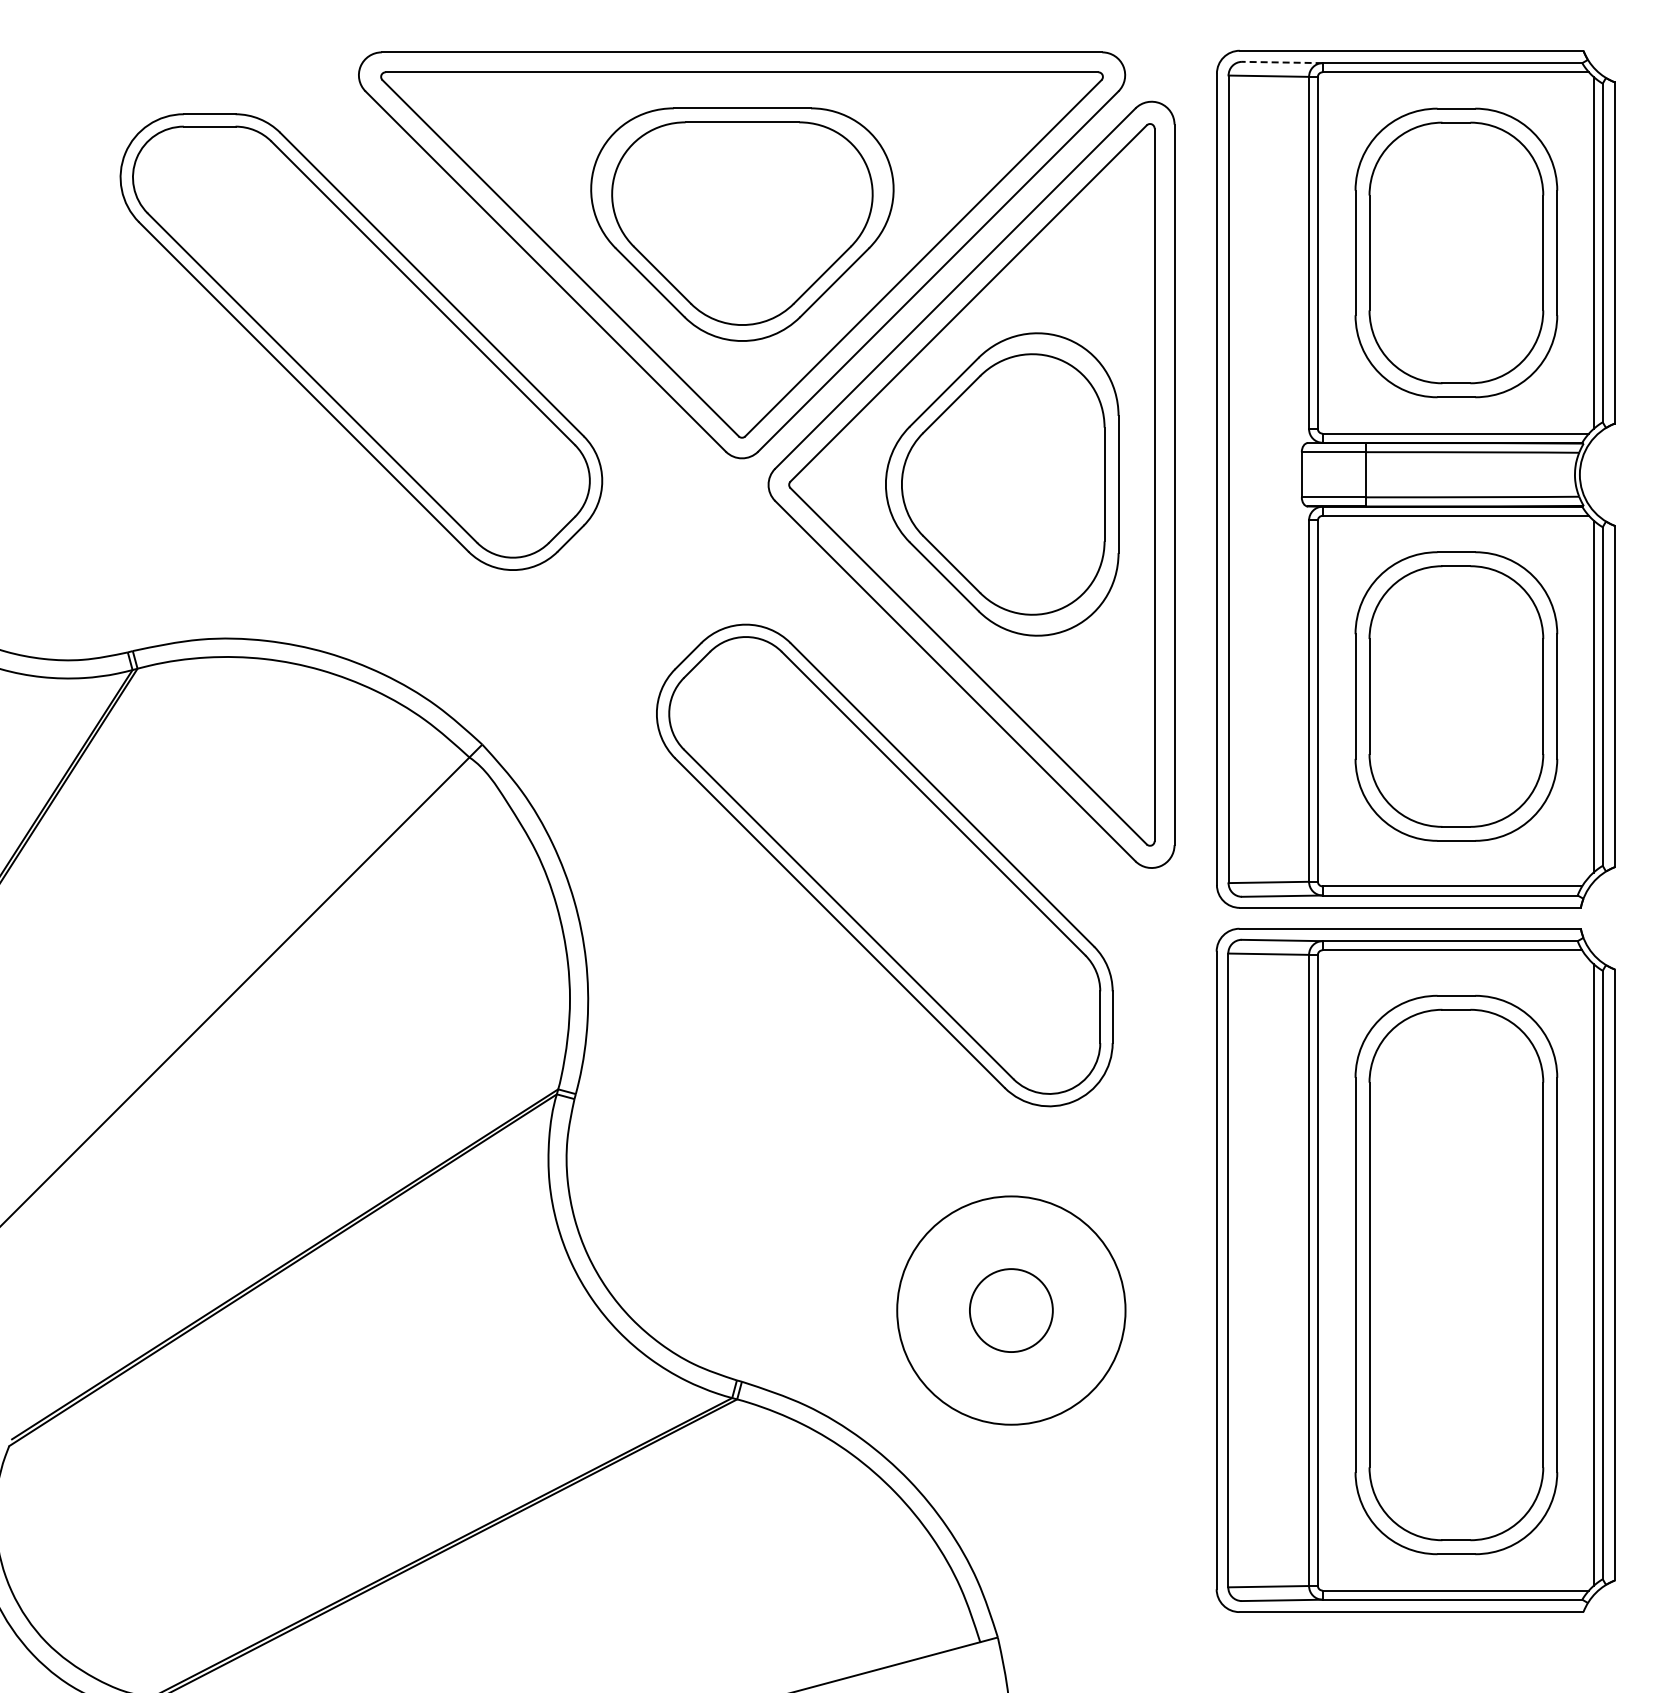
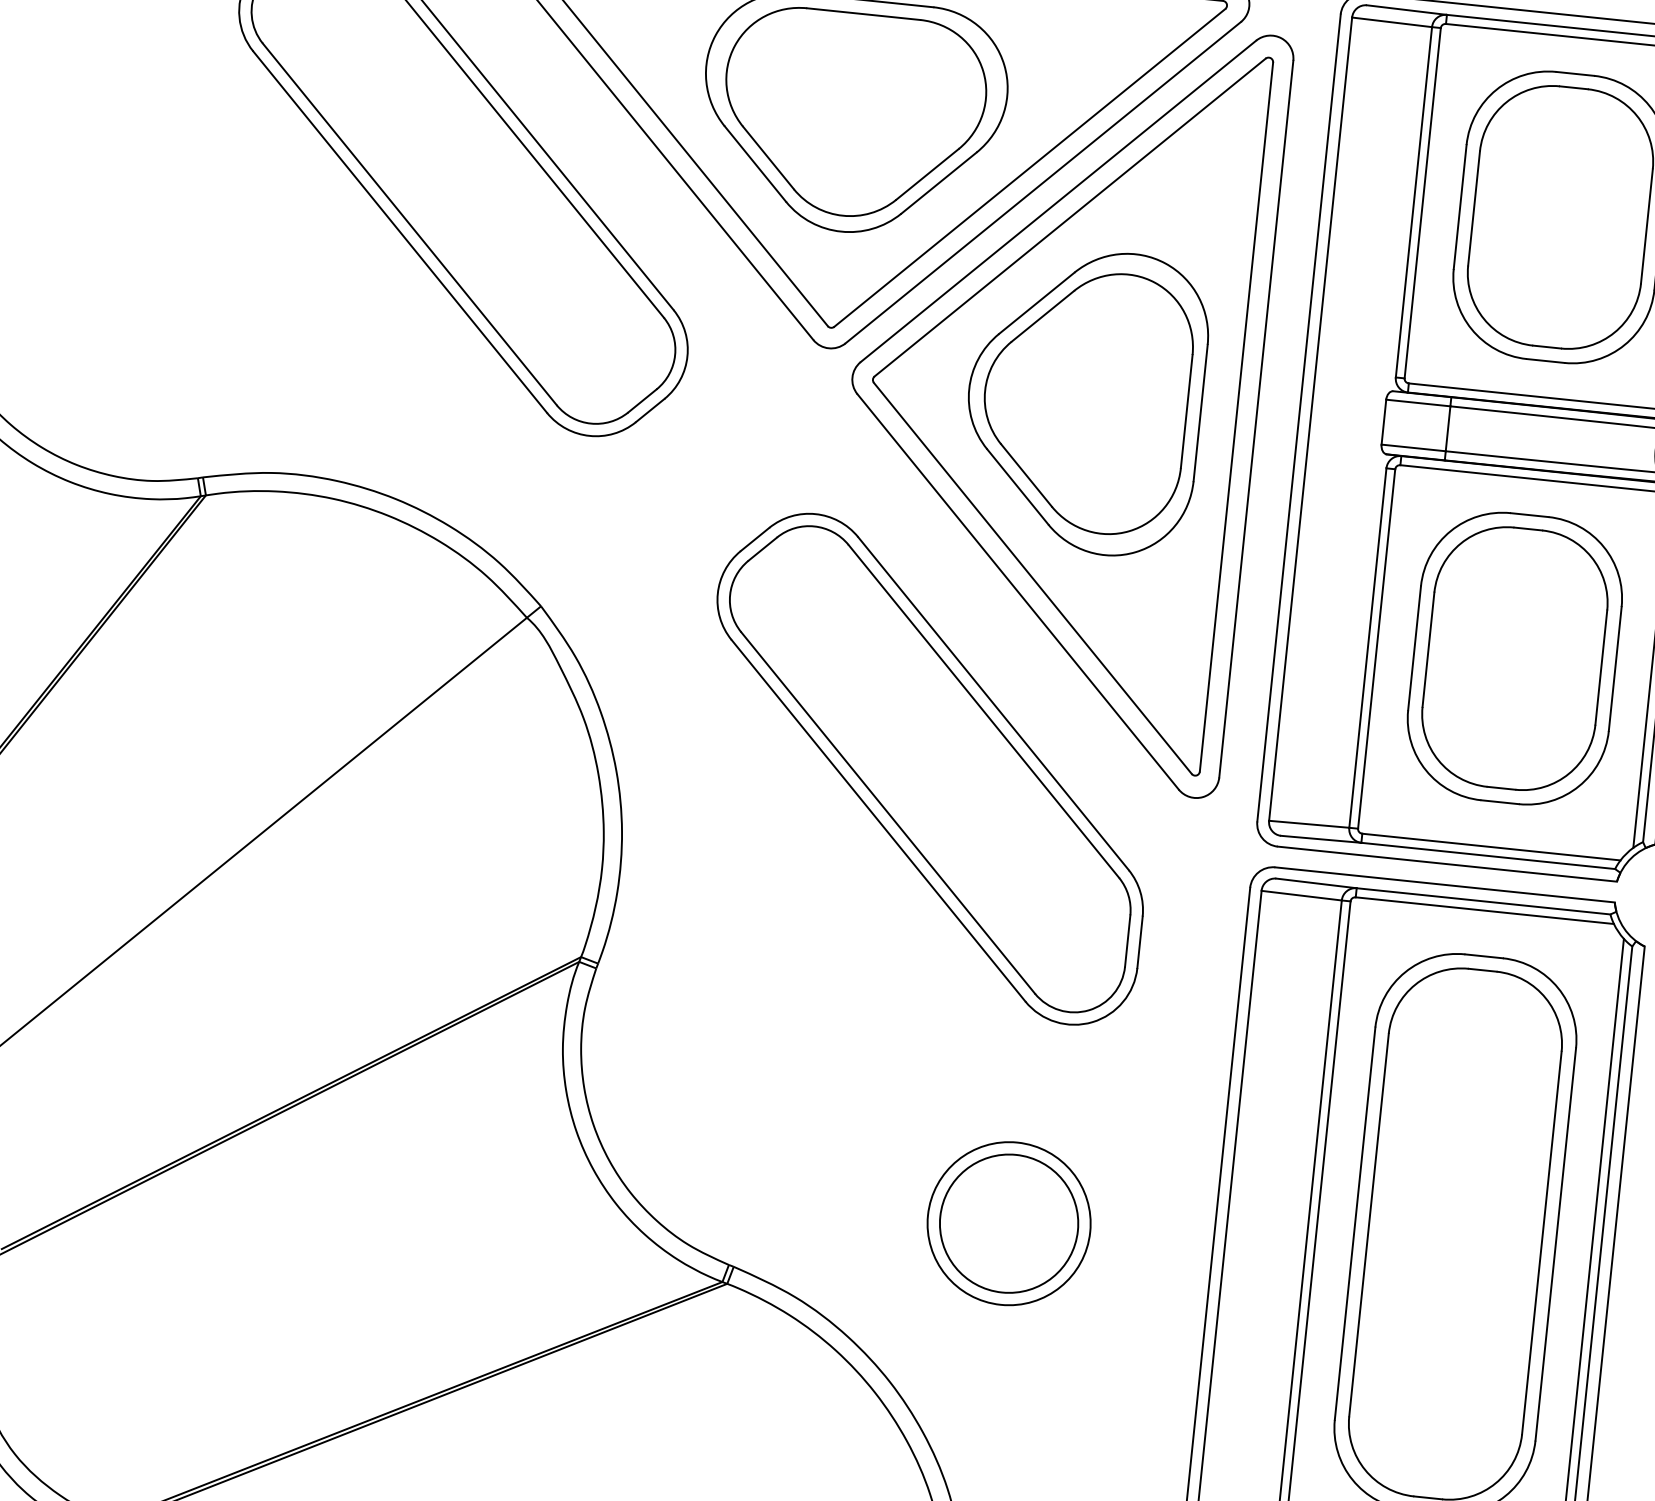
line: (1281, 62) -> (1406, 10), dashed -> solid
circle: (1010, 1310) -> (1008, 1223), size x0.71
circle: (1011, 1310) -> (1009, 1223), size x1.67

